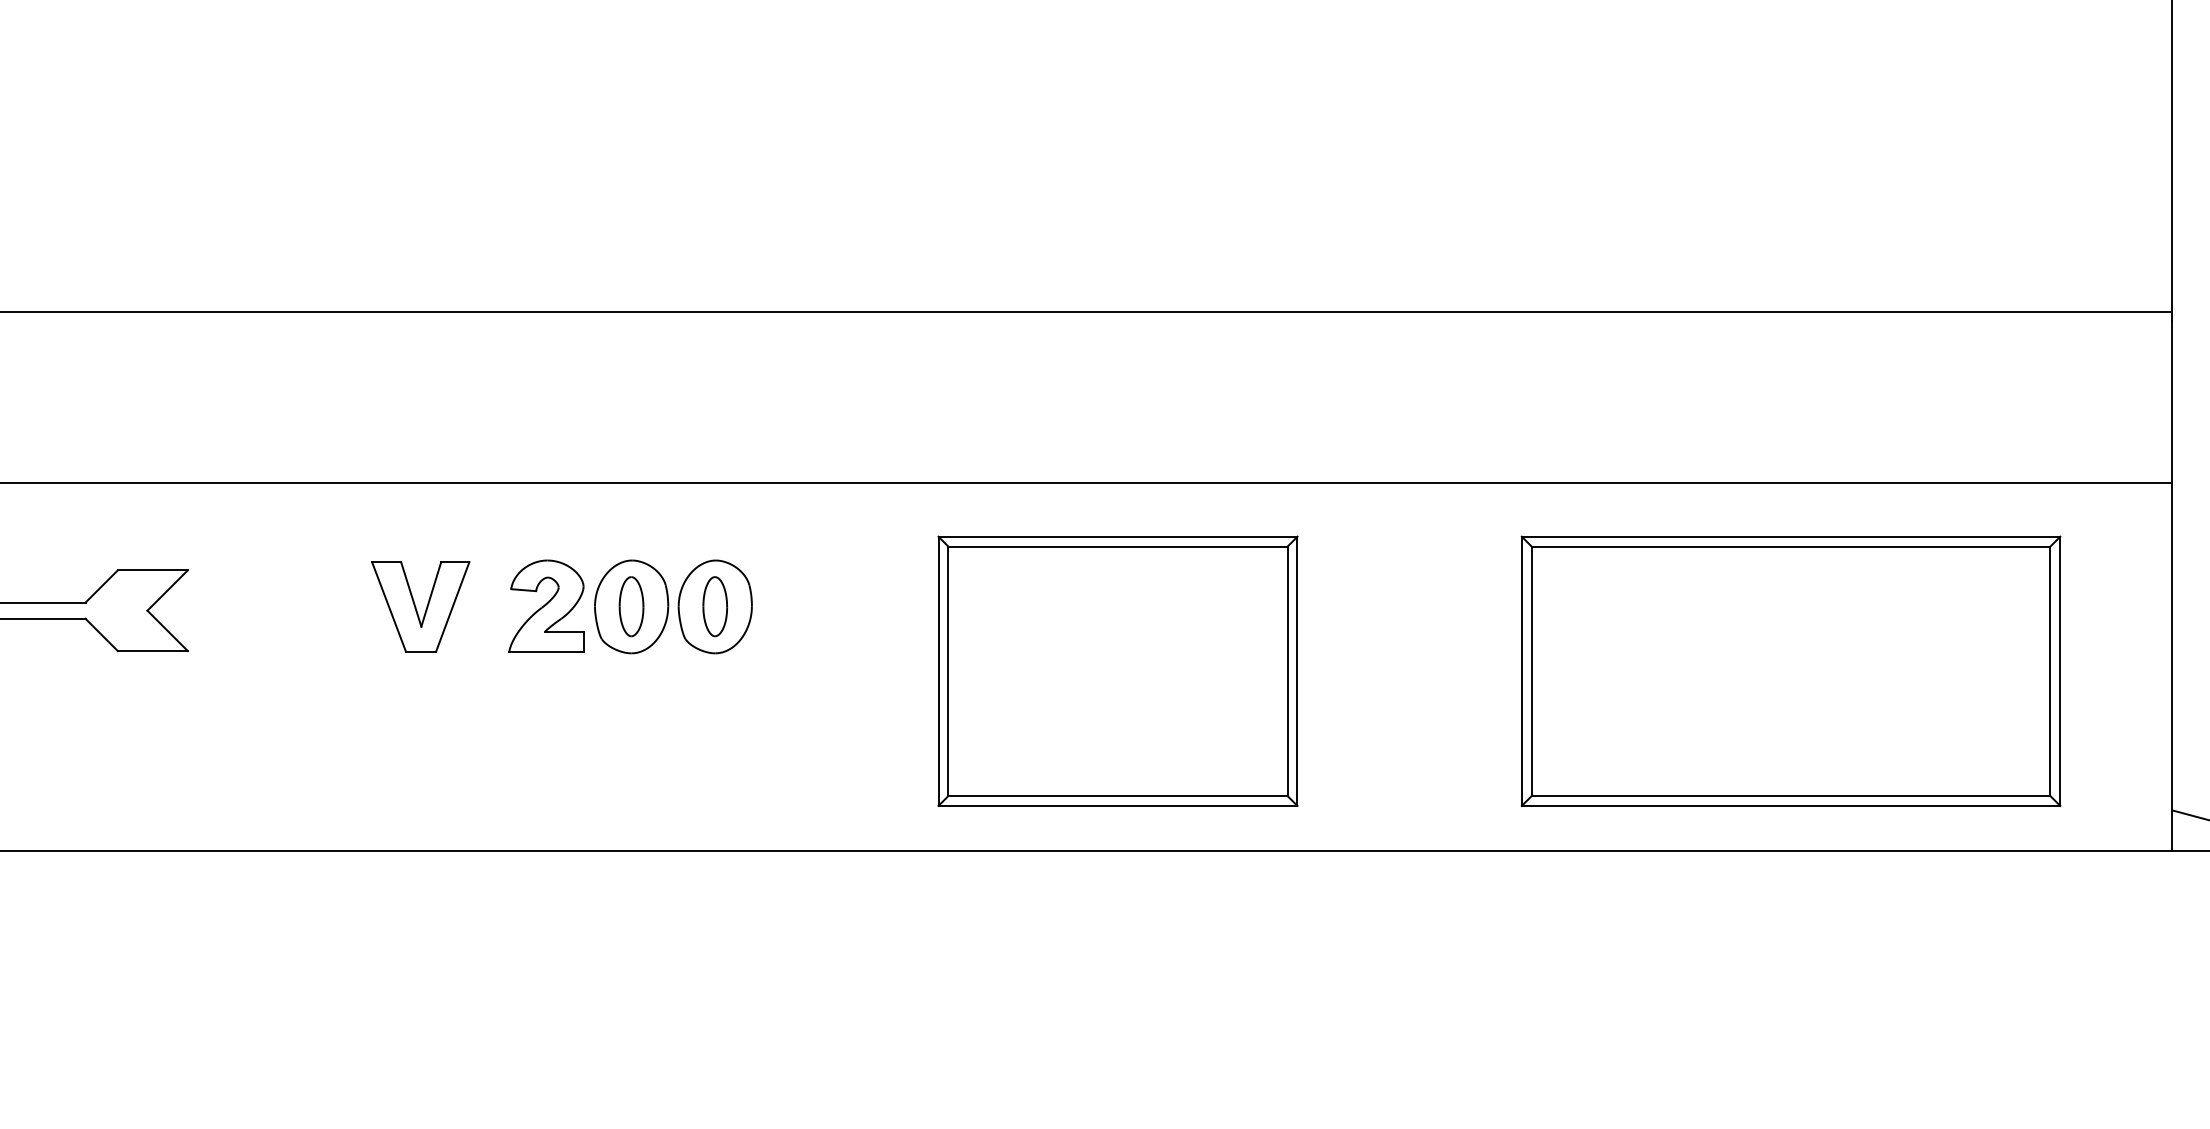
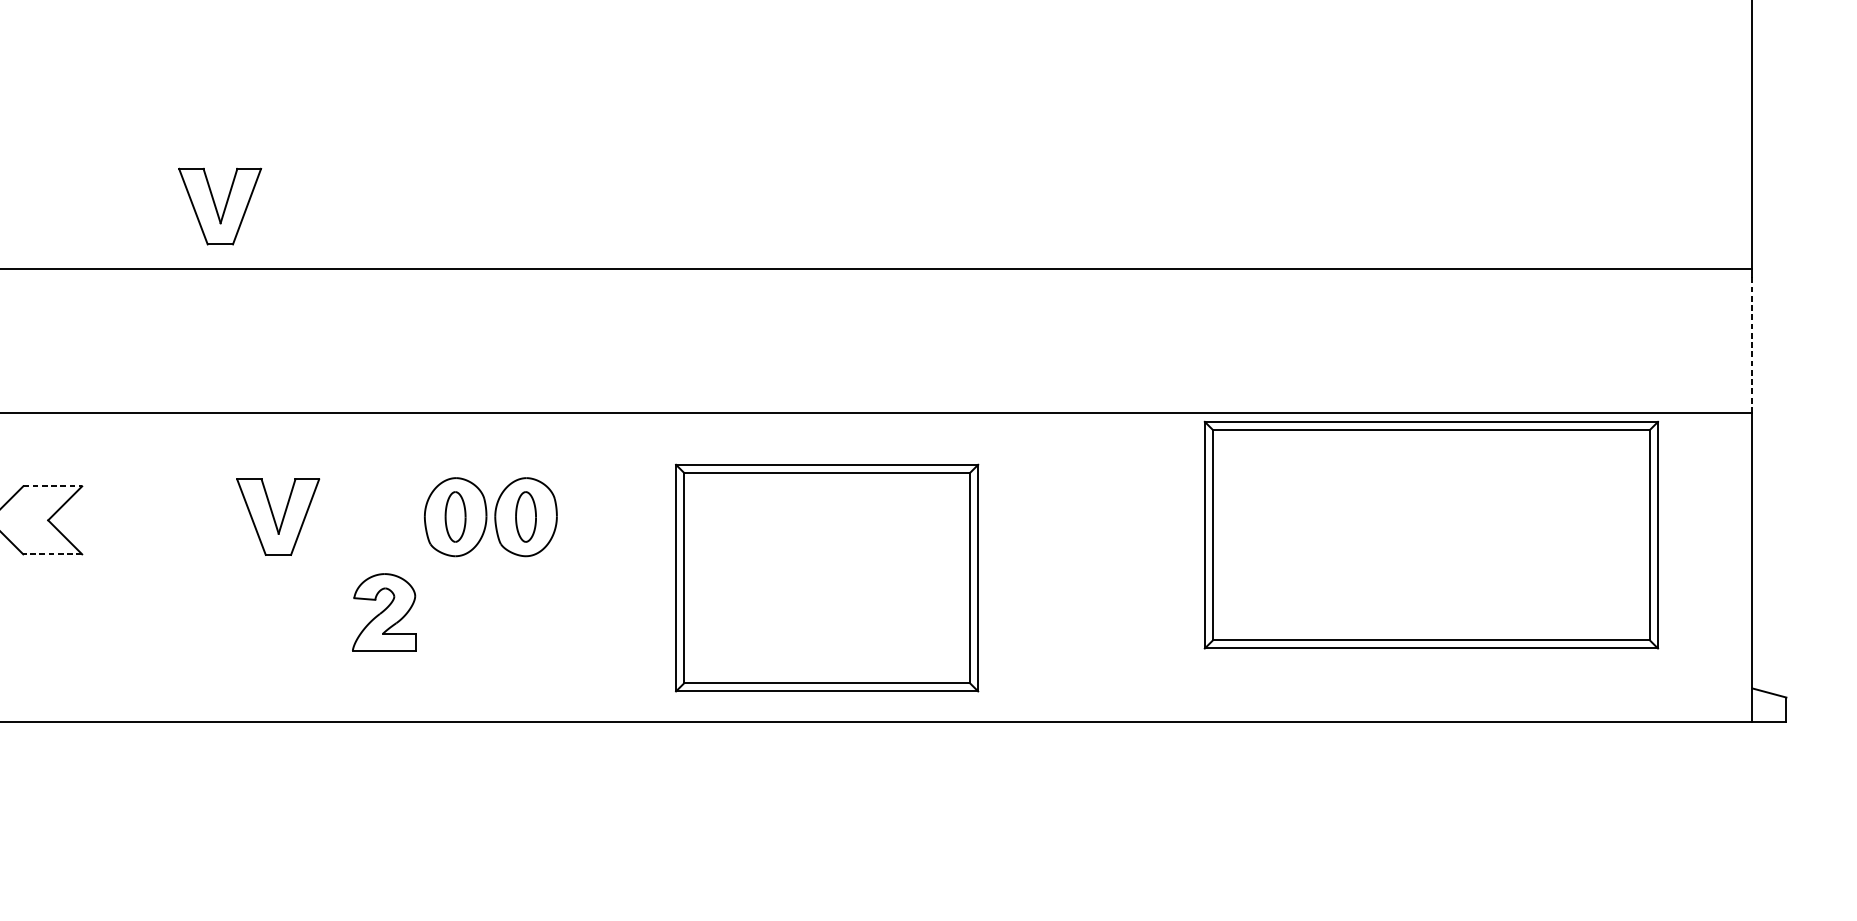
part: (351, 237) -> (219, 206), added
line: (2172, 402) -> (1752, 345), solid -> dashed
line: (152, 570) -> (52, 486), solid -> dashed
part: (546, 605) -> (384, 611), moved
line: (152, 651) -> (52, 554), solid -> dashed
part: (1117, 670) -> (826, 577), moved
part: (1790, 670) -> (1430, 534), moved

